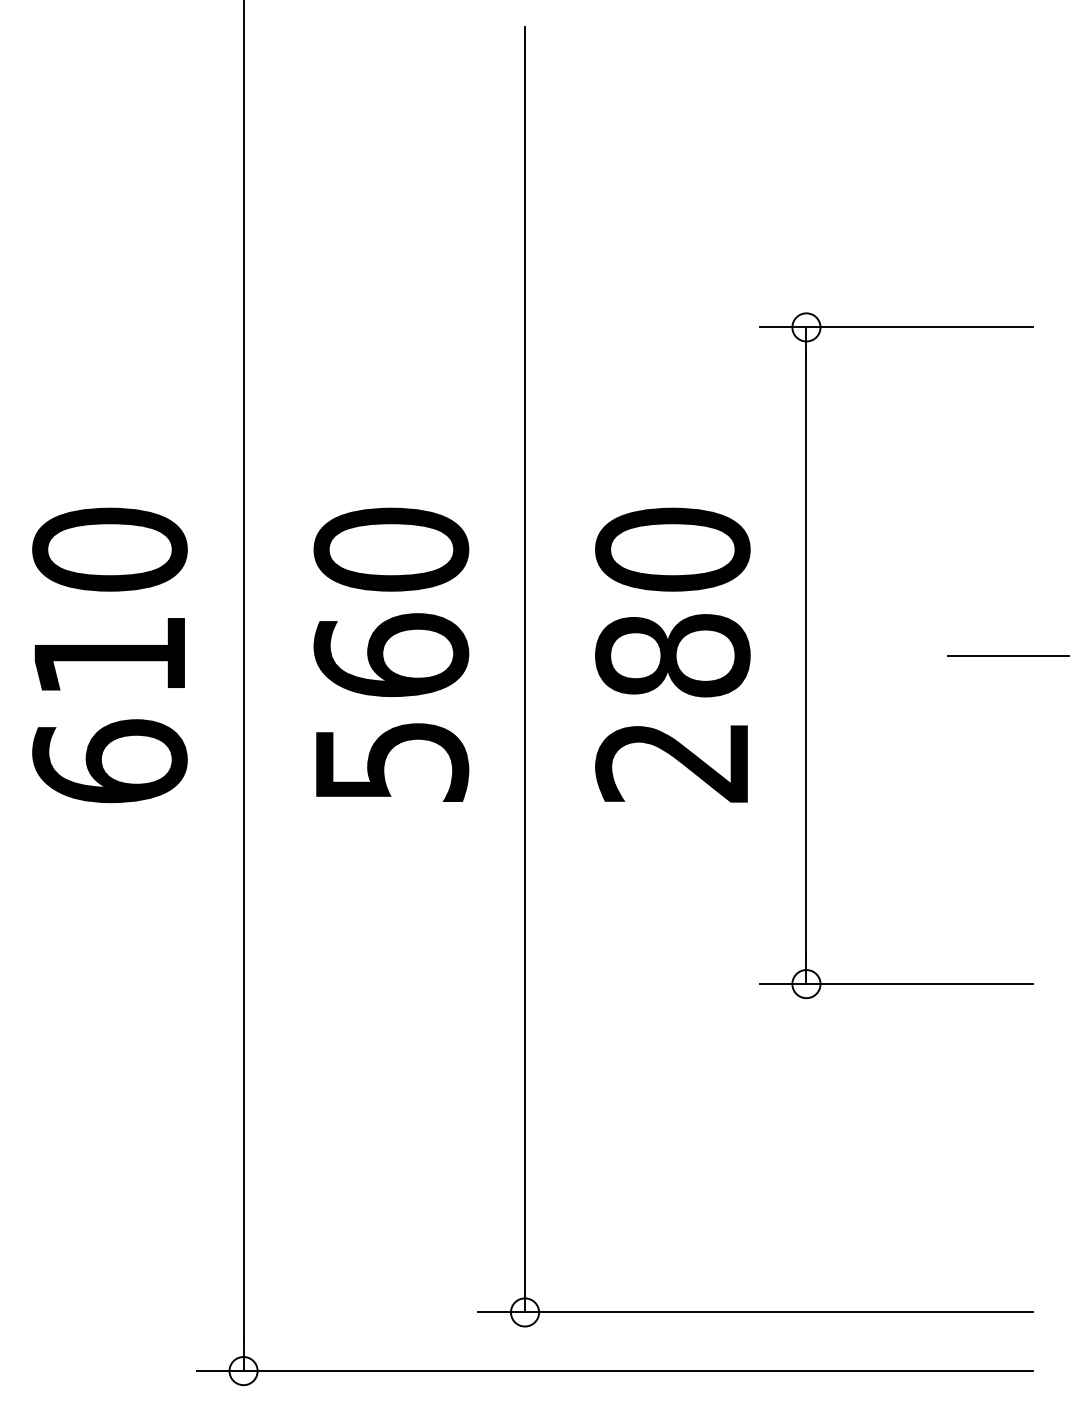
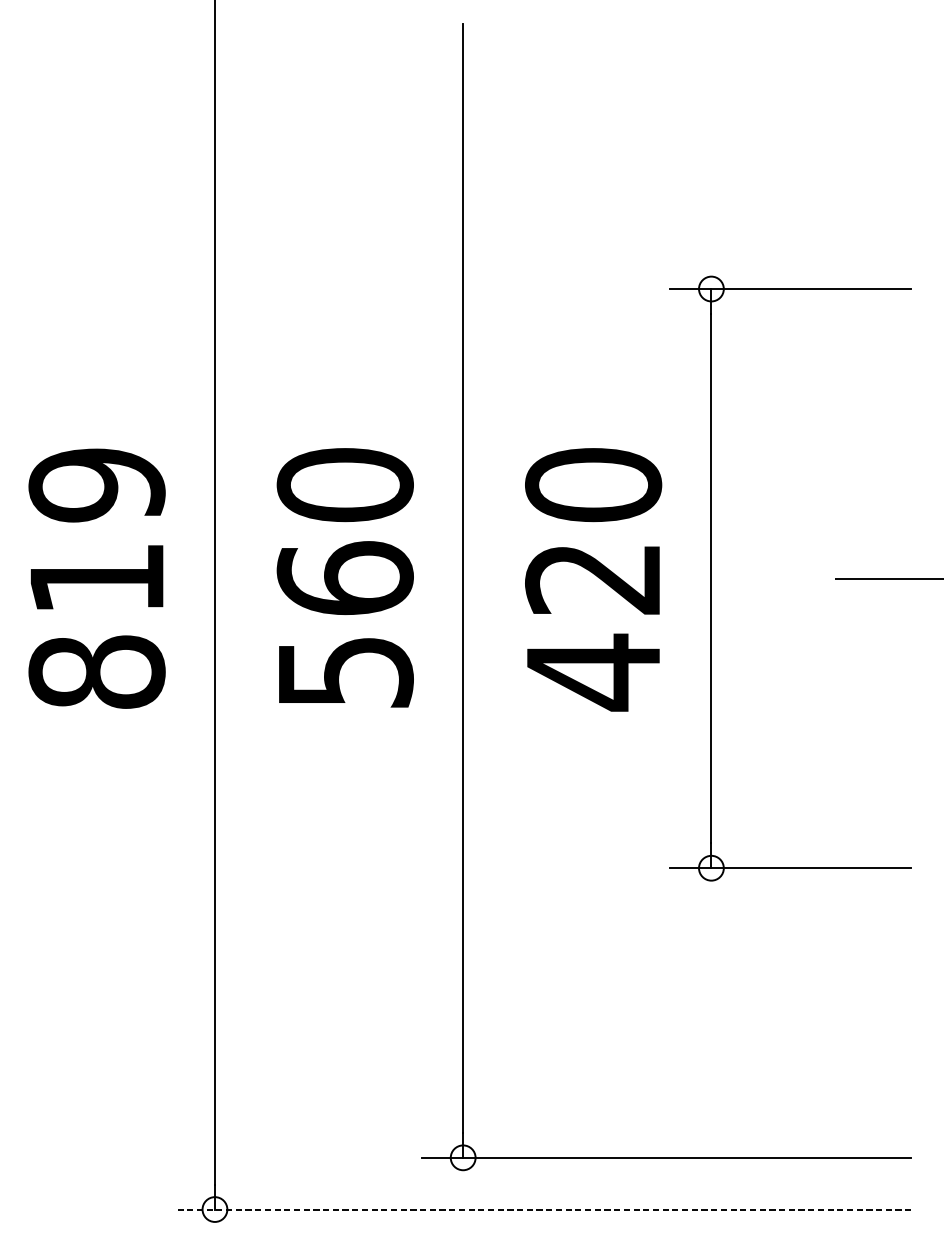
text: (109, 655) -> (96, 578), 610 -> 819
text: (672, 710) -> (593, 626), 280 -> 420
line: (614, 1371) -> (542, 1209), solid -> dashed

